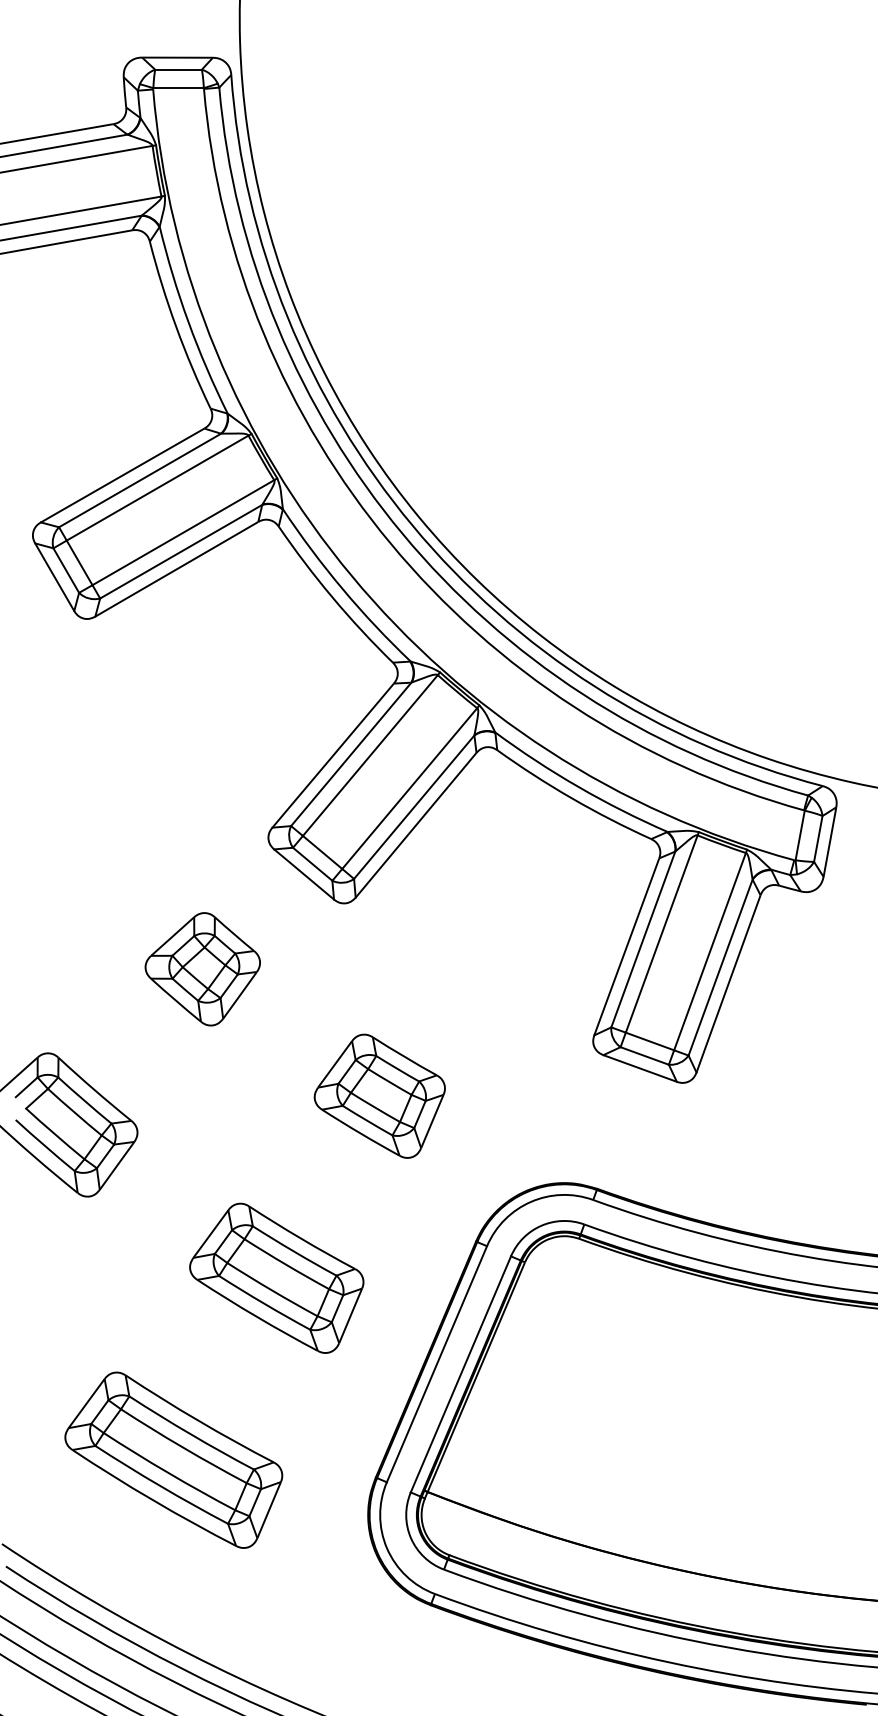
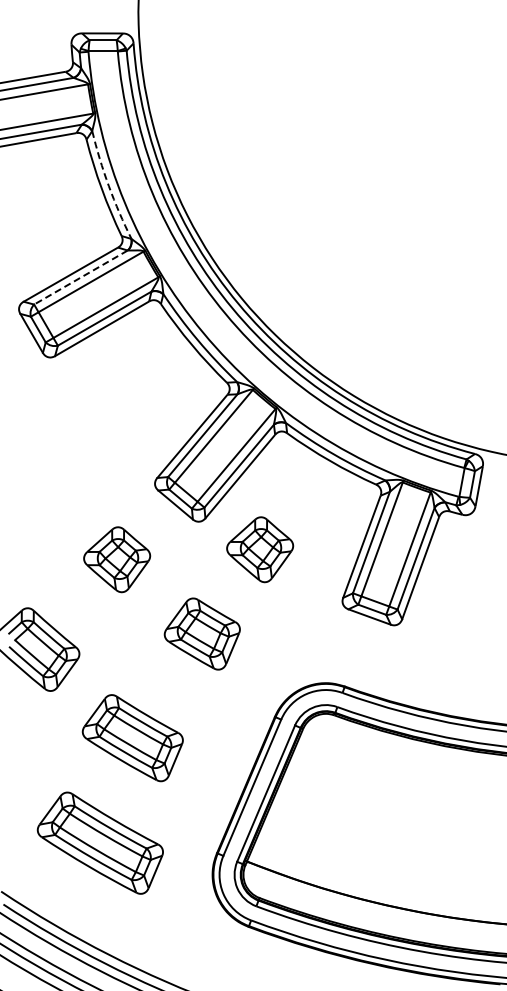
arc: (187, 322) -> (108, 186), solid -> dashed
line: (139, 480) -> (80, 277), solid -> dashed
part: (451, 951) -> (260, 549), added
part: (378, 1095) -> (201, 633), moved
part: (276, 1278) -> (132, 738), moved

